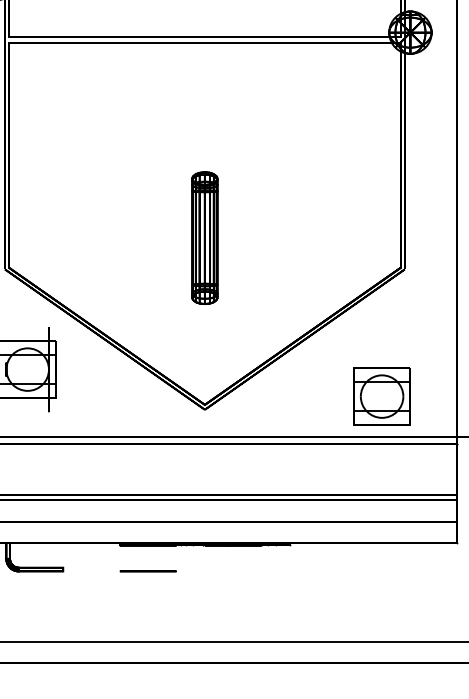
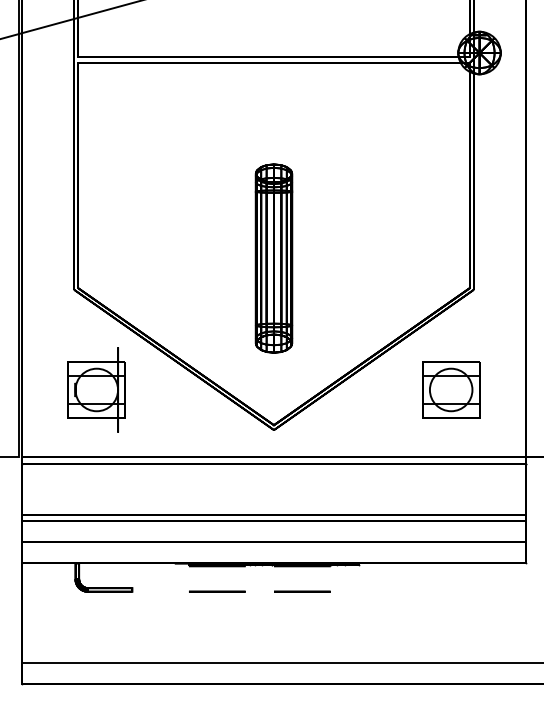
part: (204, 238) -> (273, 258), size x1.43
part: (382, 396) -> (451, 389), moved
circle: (233, 571) -> (302, 591), added

